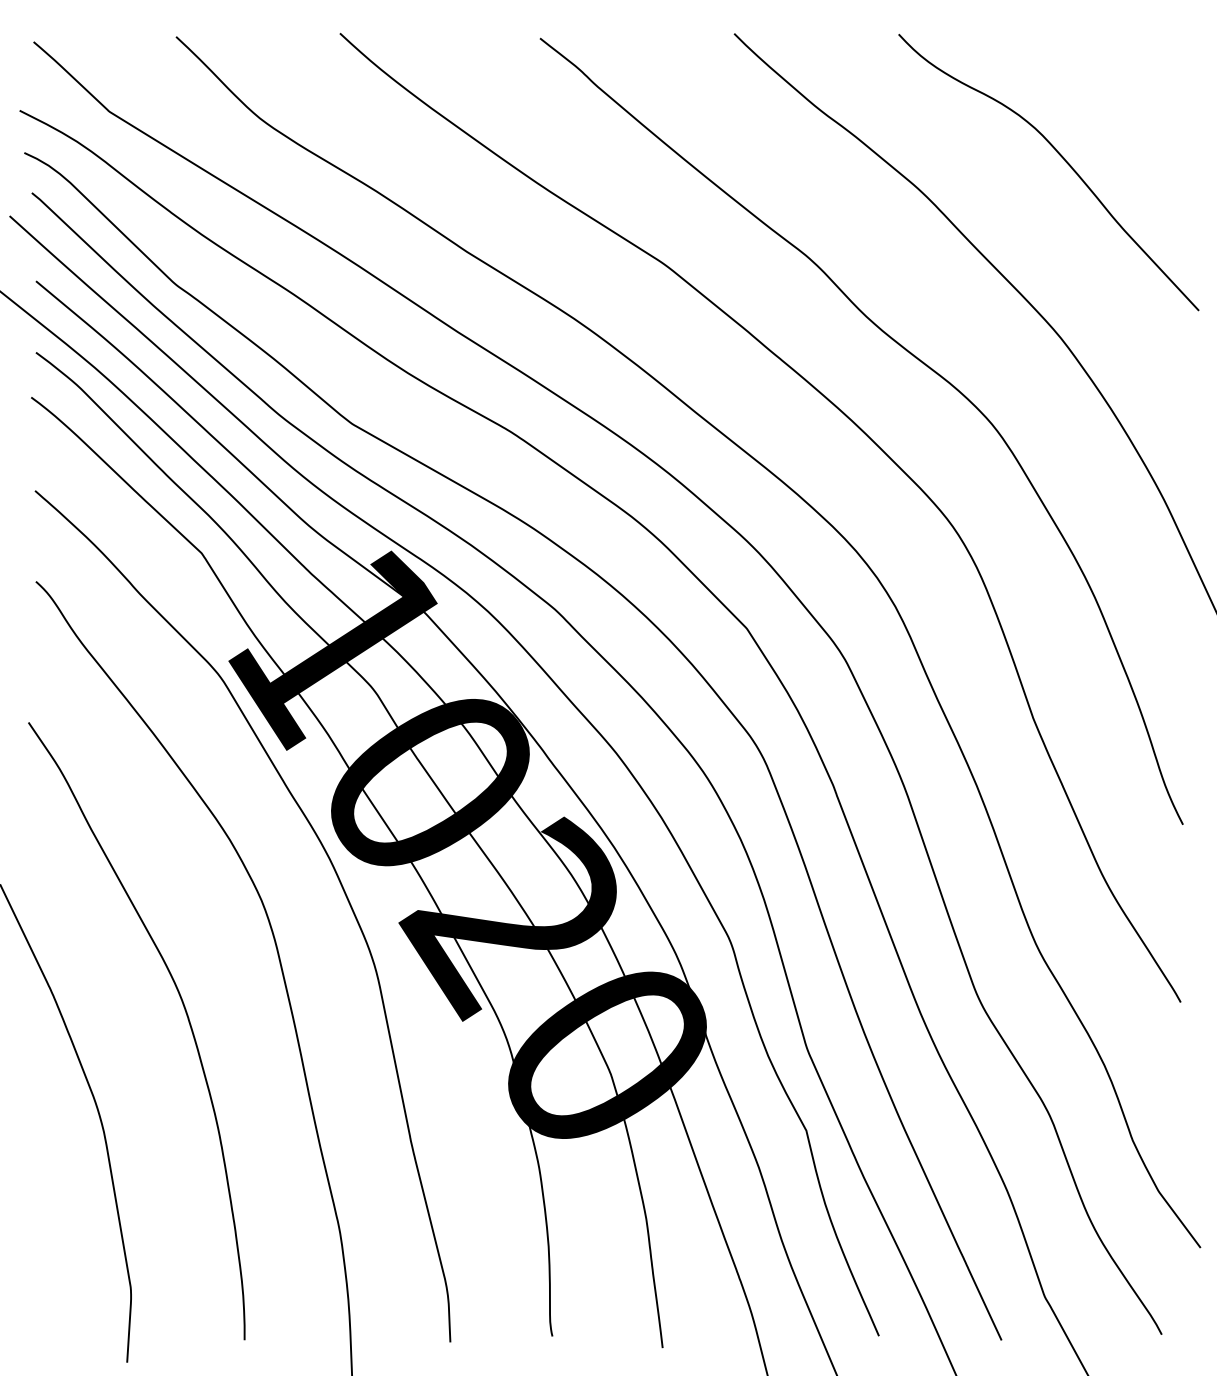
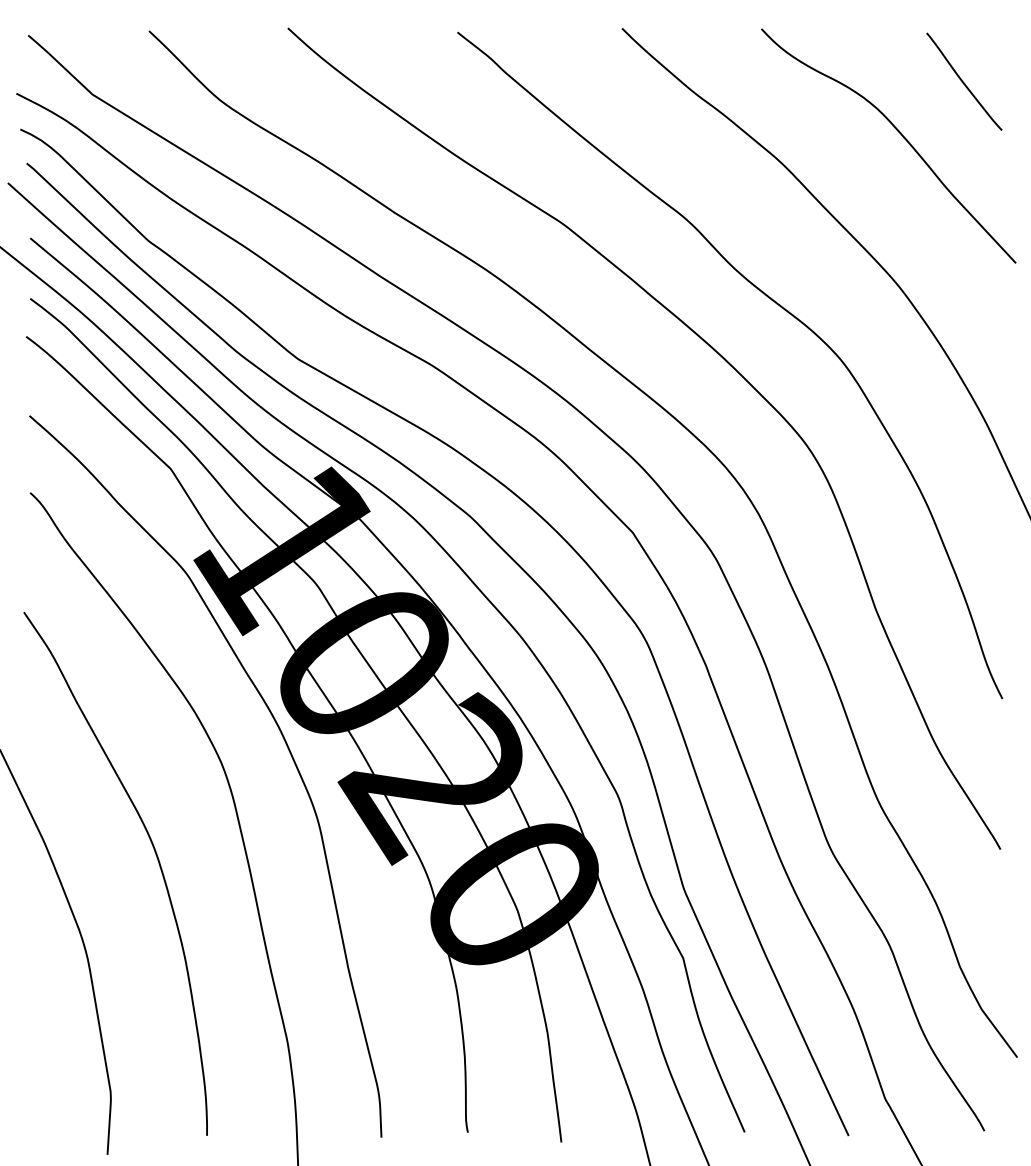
curve: (1137, 96) -> (963, 81), added

